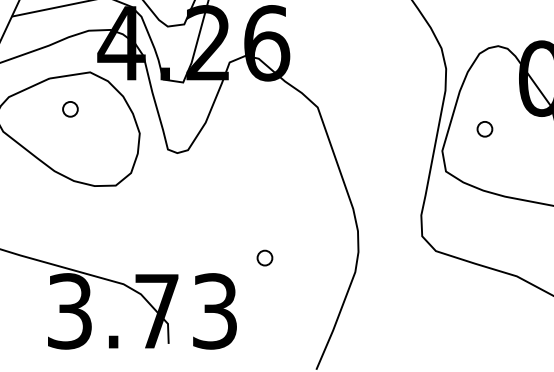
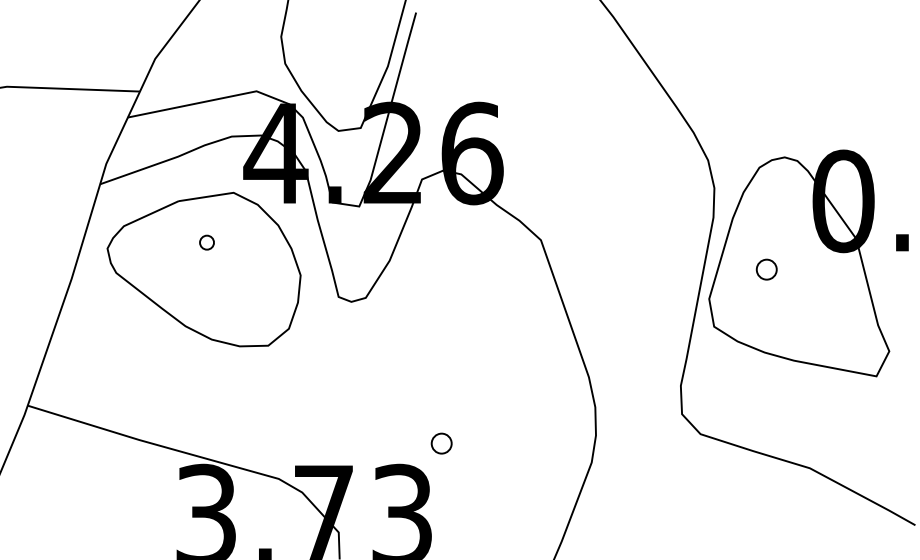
part: (70, 109) -> (206, 242), size x0.7
part: (264, 258) -> (441, 443), moved

